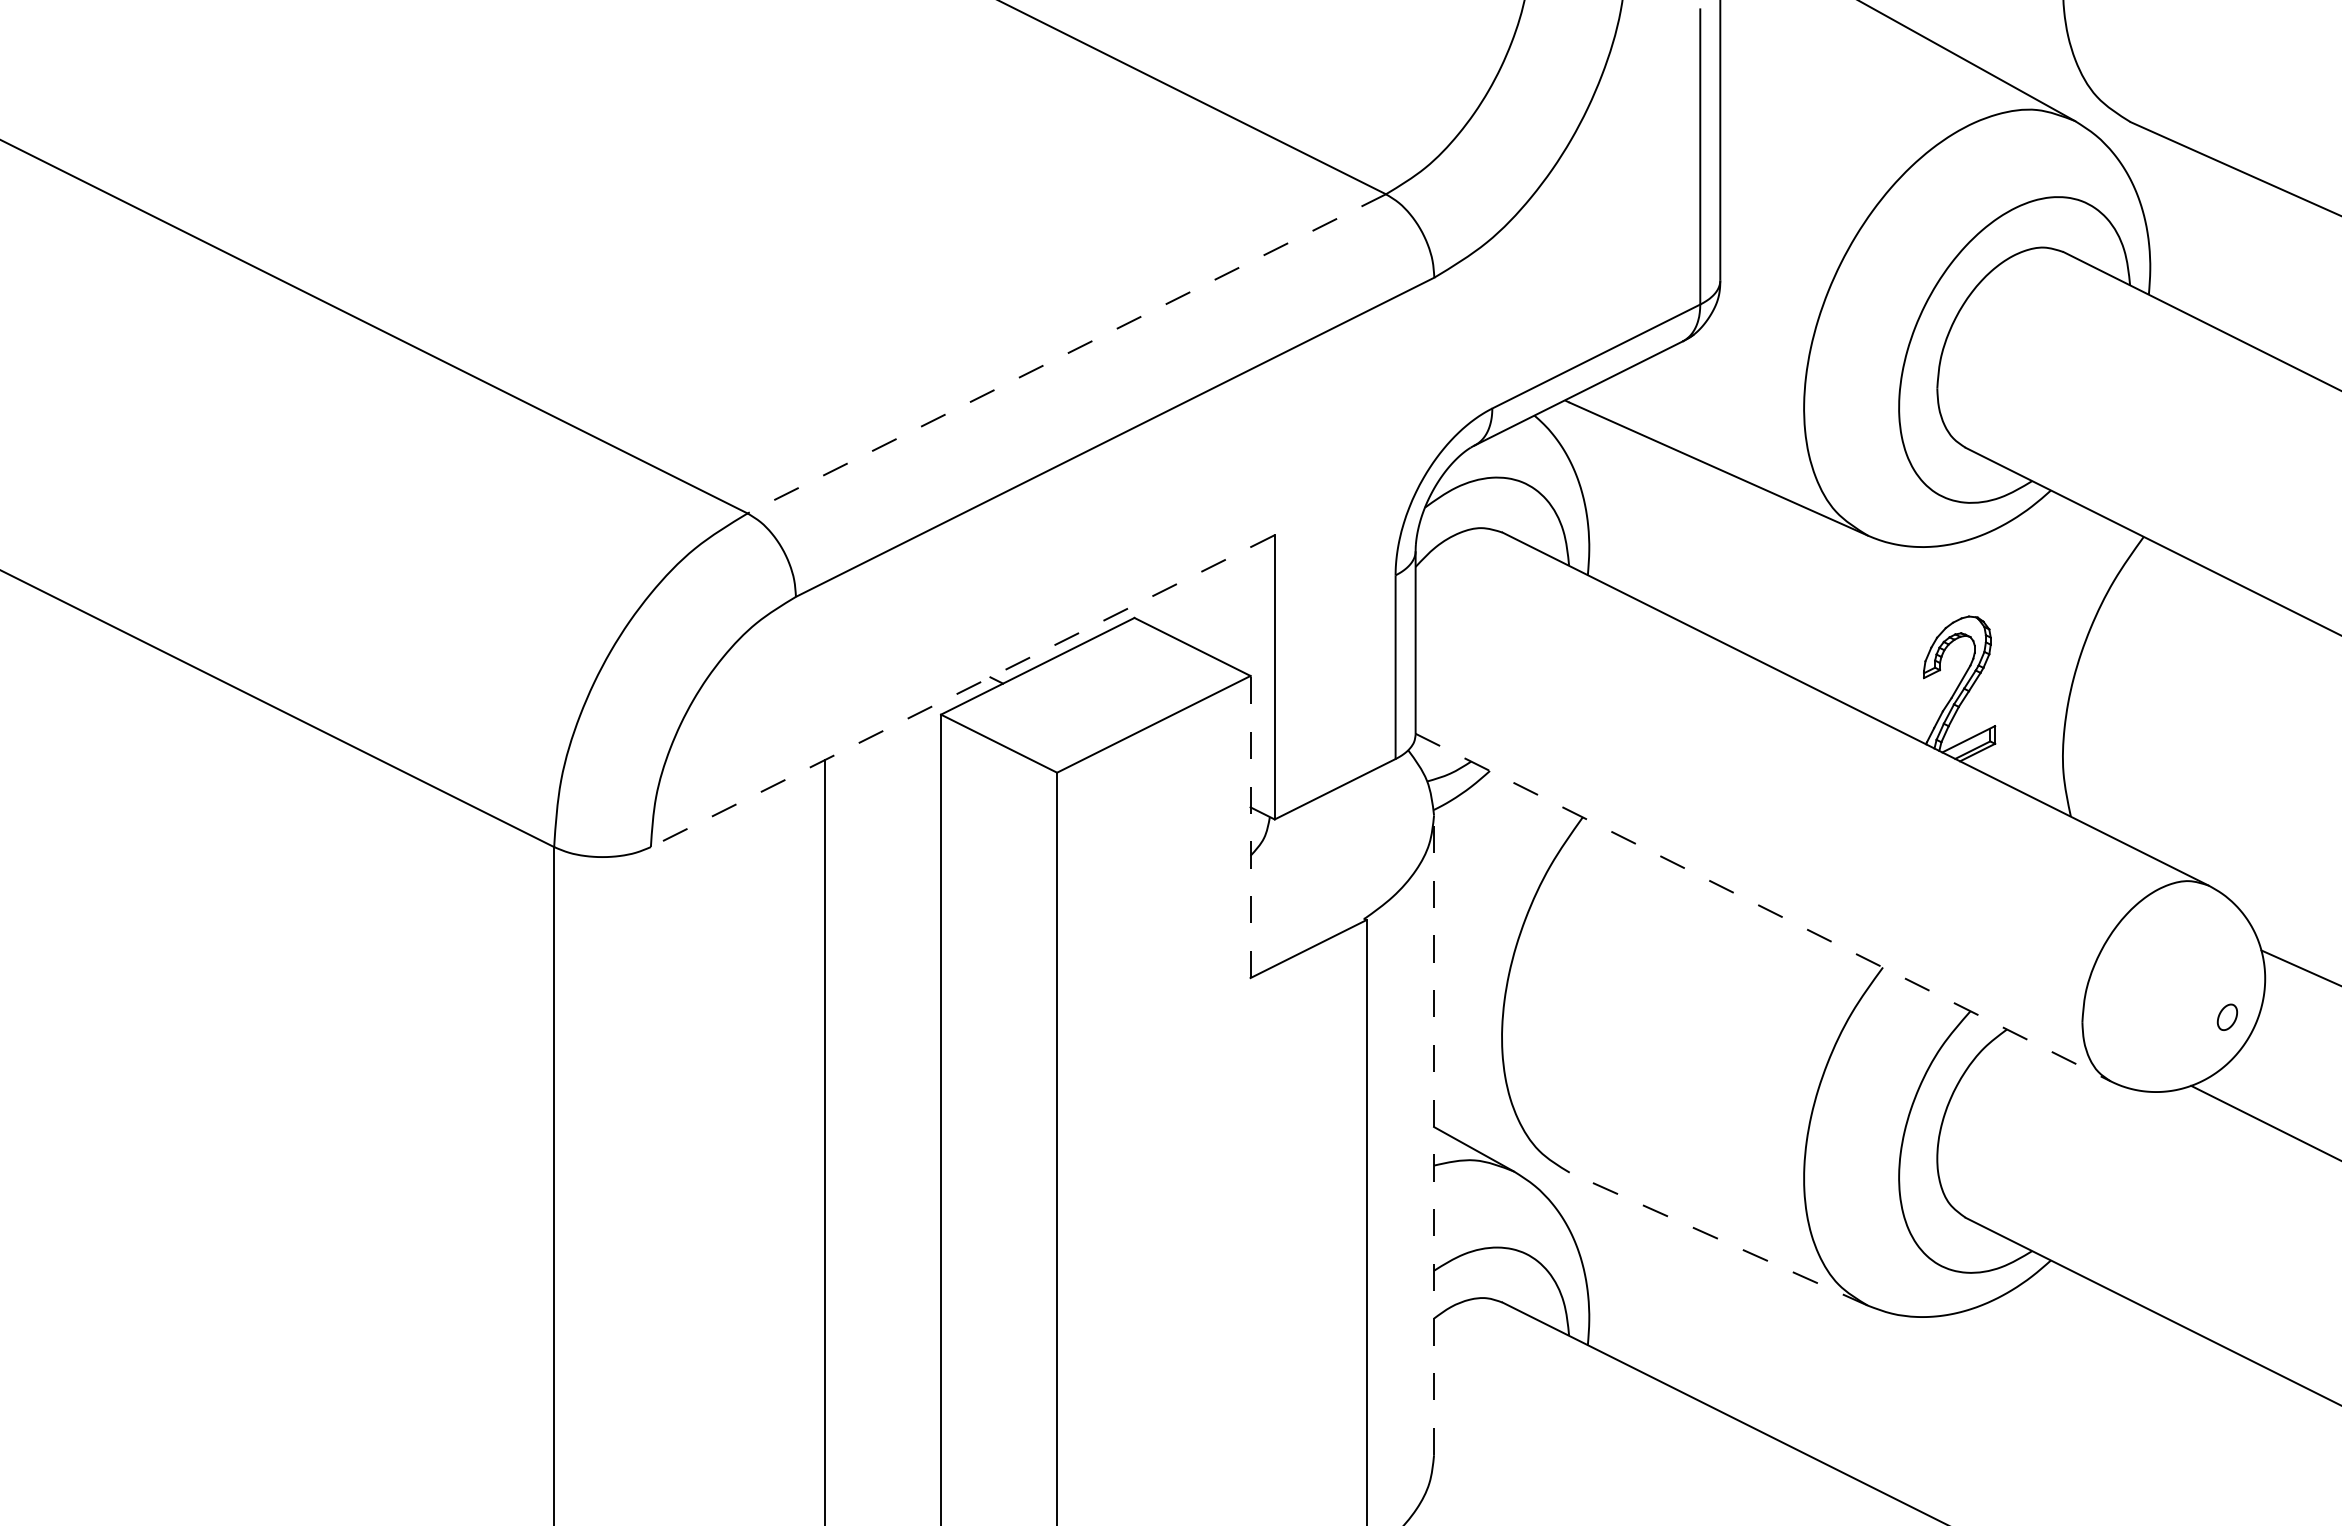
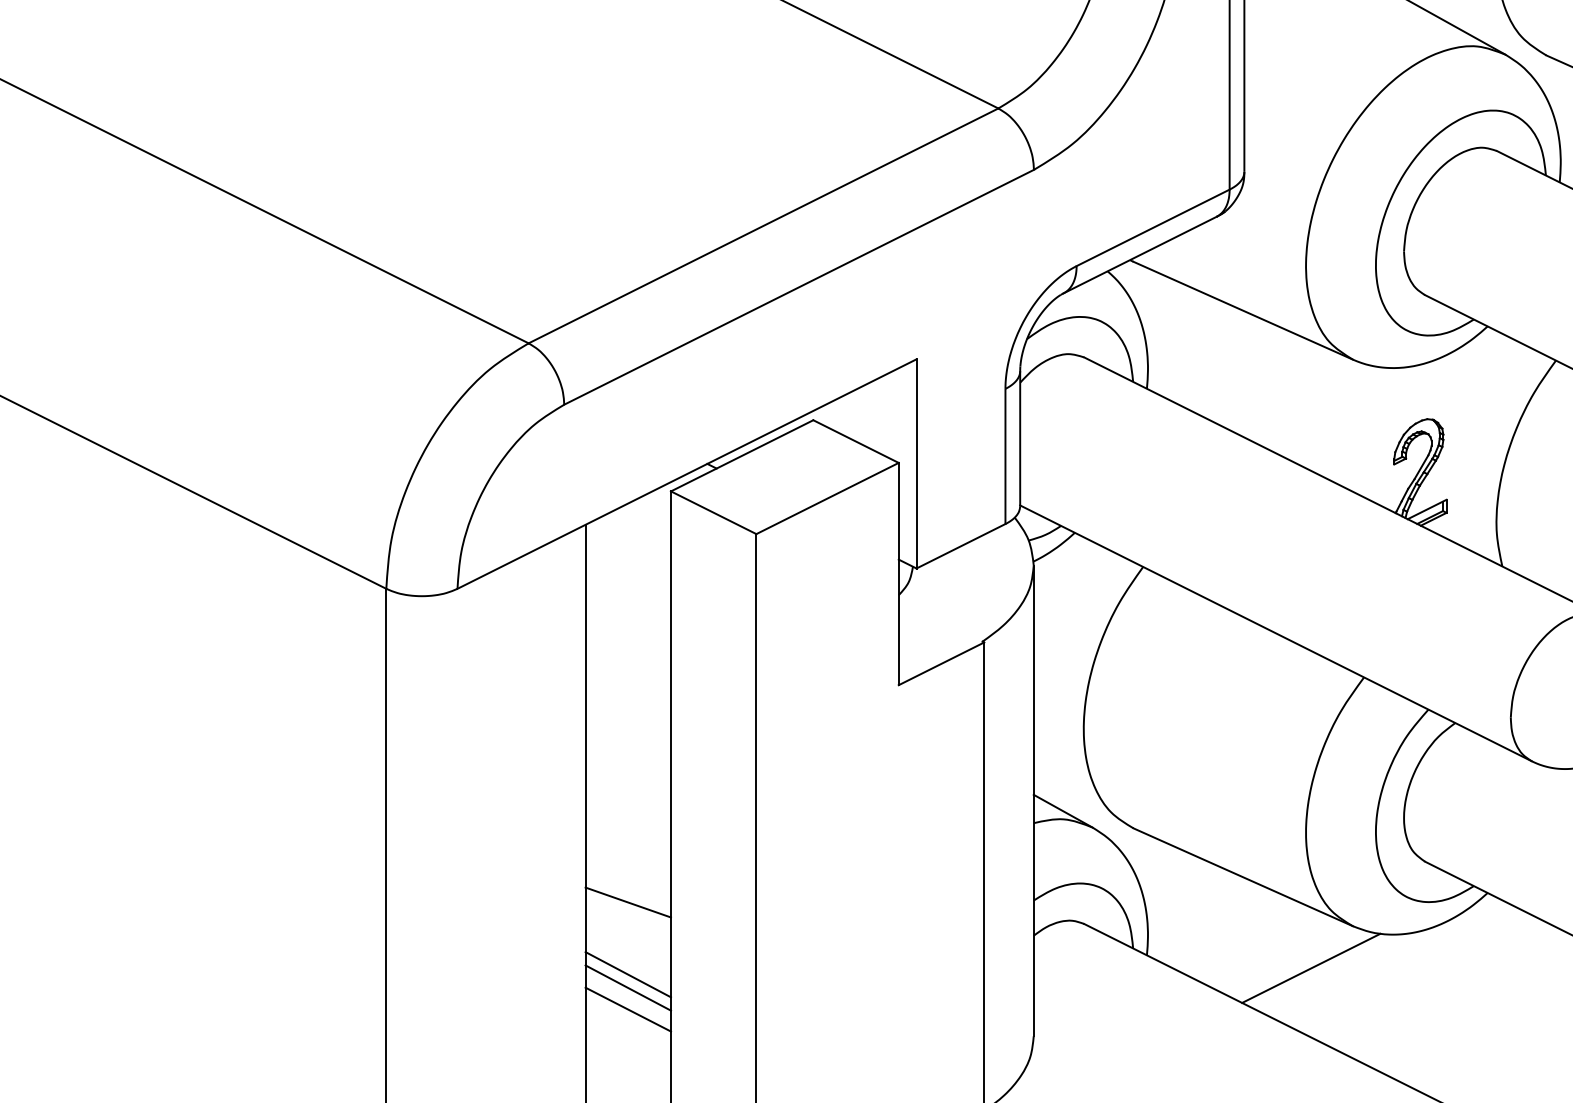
line: (1066, 353) -> (763, 225), dashed -> solid
line: (962, 691) -> (686, 474), dashed -> solid
line: (1250, 826) -> (898, 573), dashed -> solid
line: (1763, 907) -> (1276, 633), dashed -> solid
line: (1434, 1135) -> (1034, 801), dashed -> solid
line: (1718, 1238) -> (1243, 876), dashed -> solid
line: (883, 1273) -> (628, 902), added
line: (1811, 1362) -> (1311, 968), added
line: (883, 1371) -> (628, 974), added
line: (883, 1389) -> (628, 987), added
line: (883, 1418) -> (628, 1009), added

